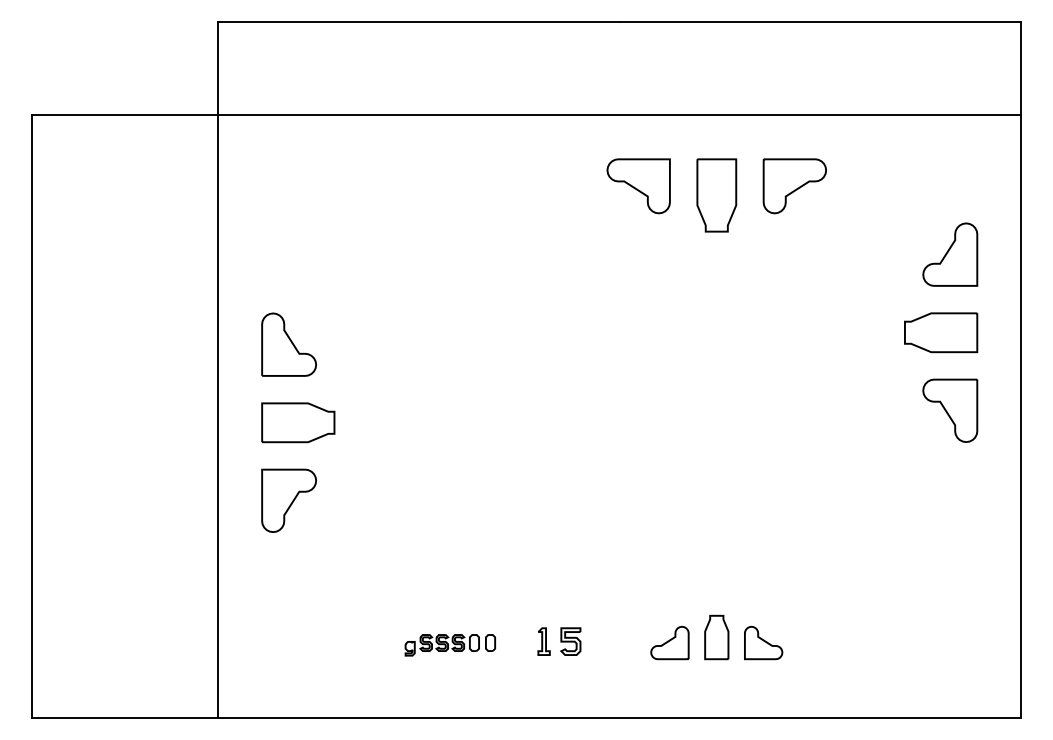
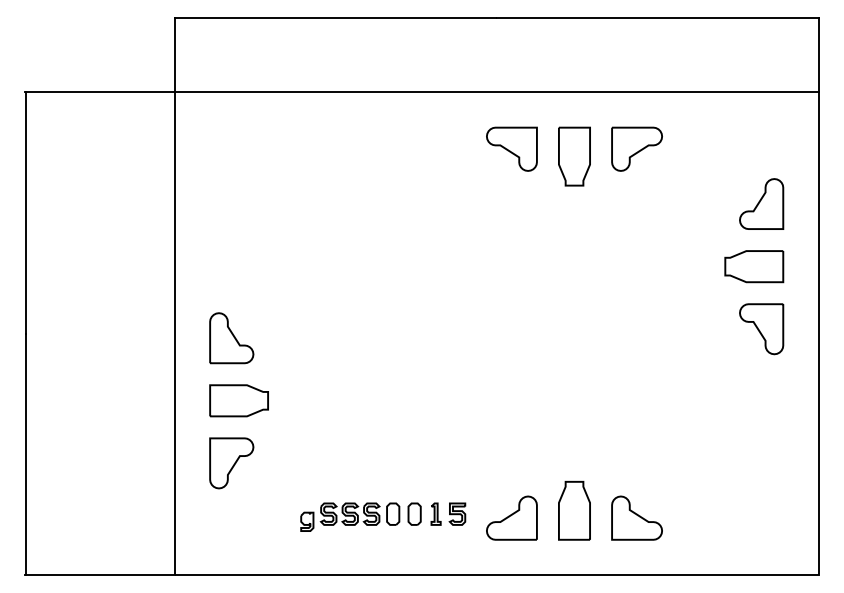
part: (297, 422) -> (238, 400), moved
part: (716, 637) -> (574, 510), size x1.67
part: (449, 644) -> (360, 516), size x1.67

